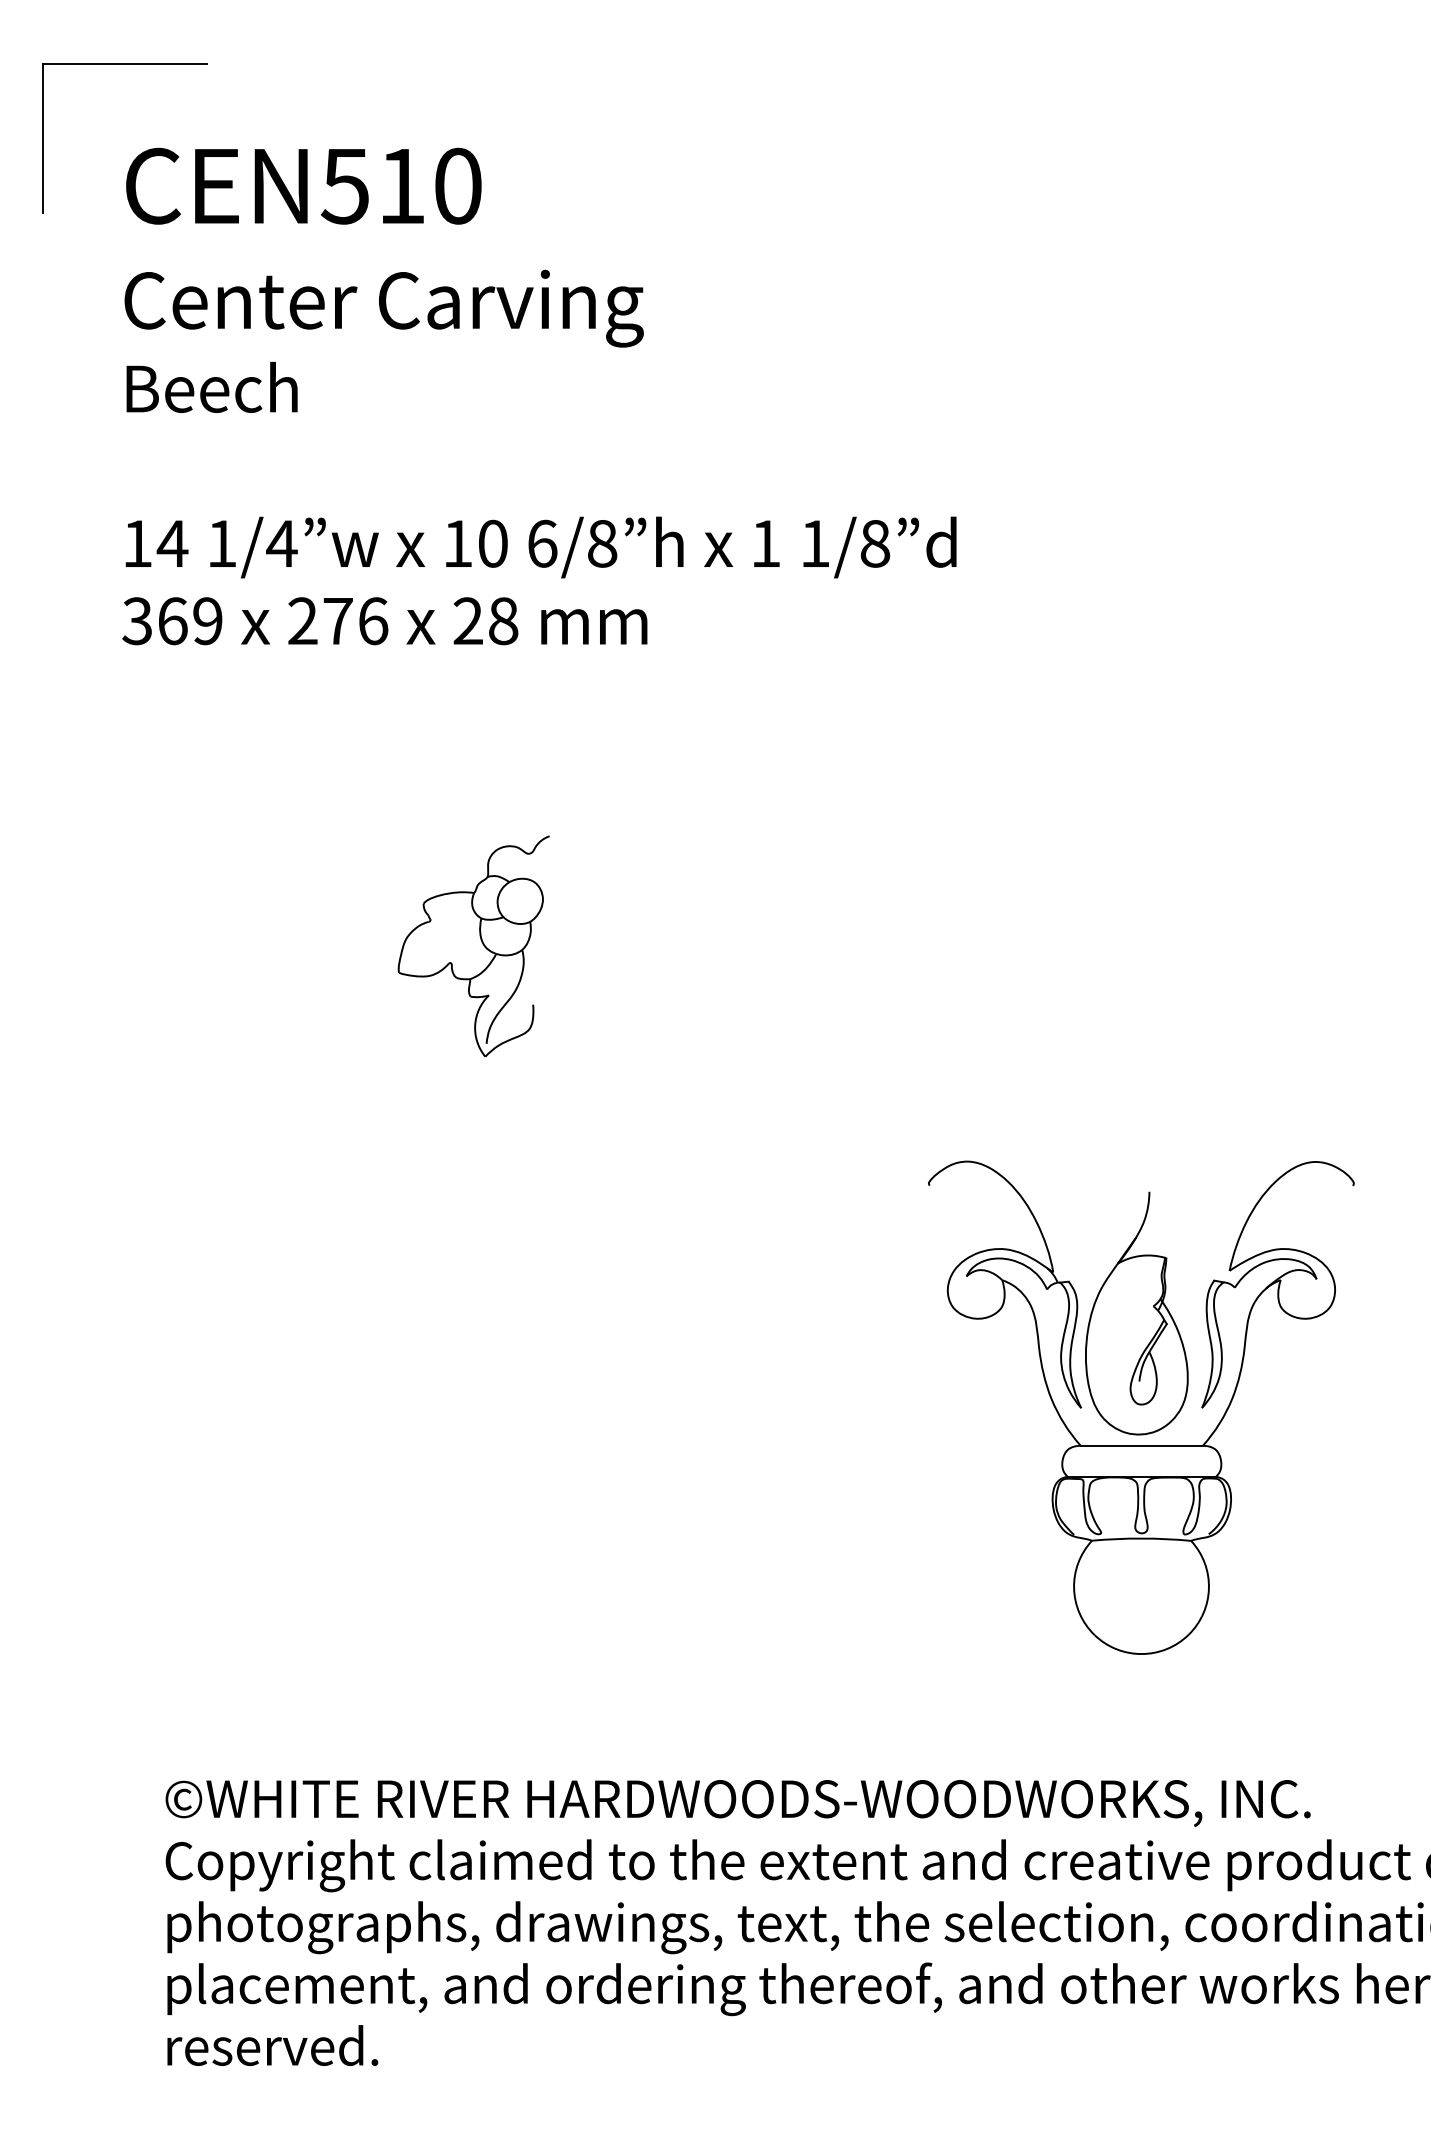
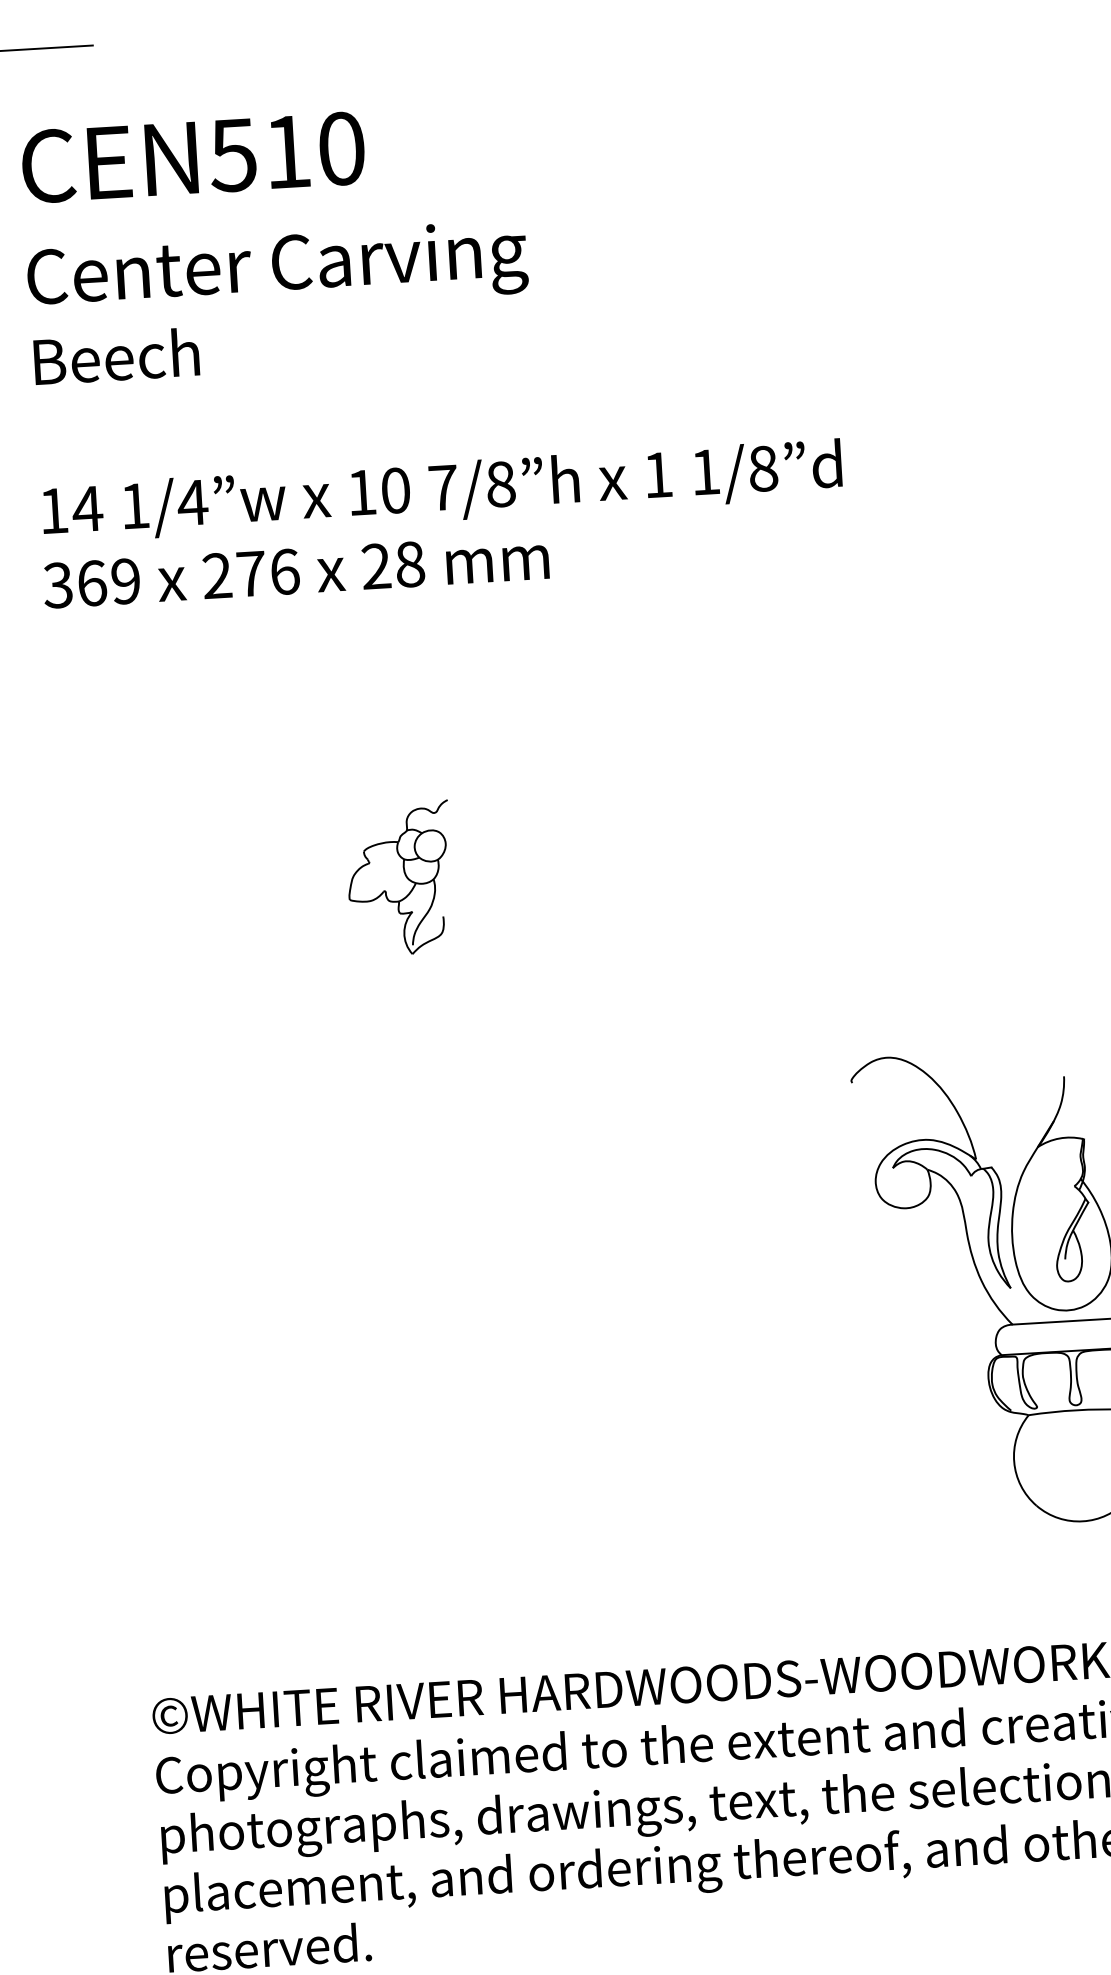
text: (542, 543) -> (443, 487), 6/8 -> 7/8
part: (473, 945) -> (399, 878), size x0.71

